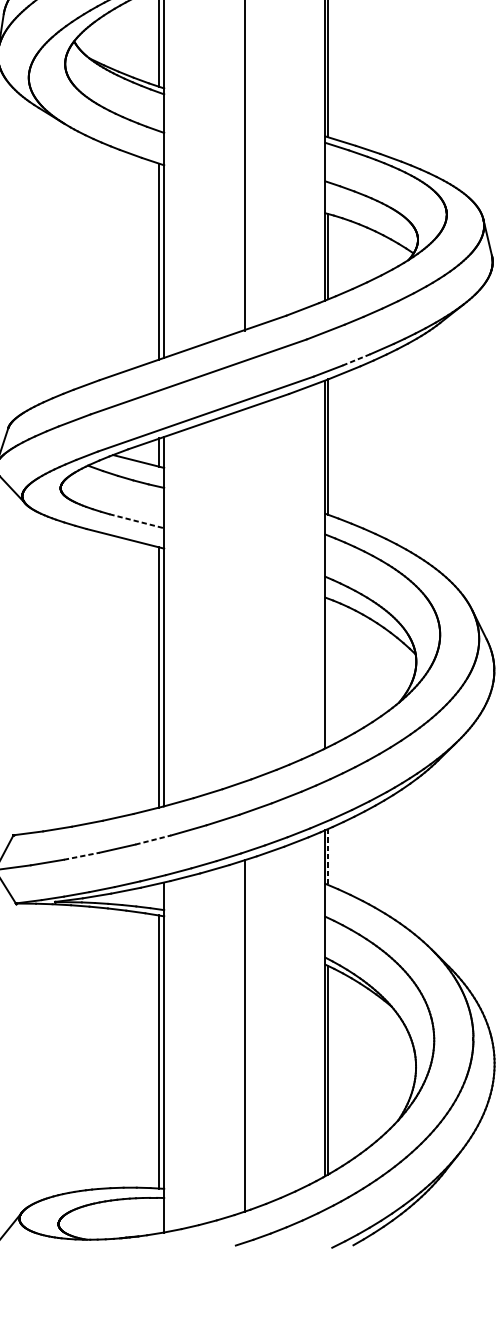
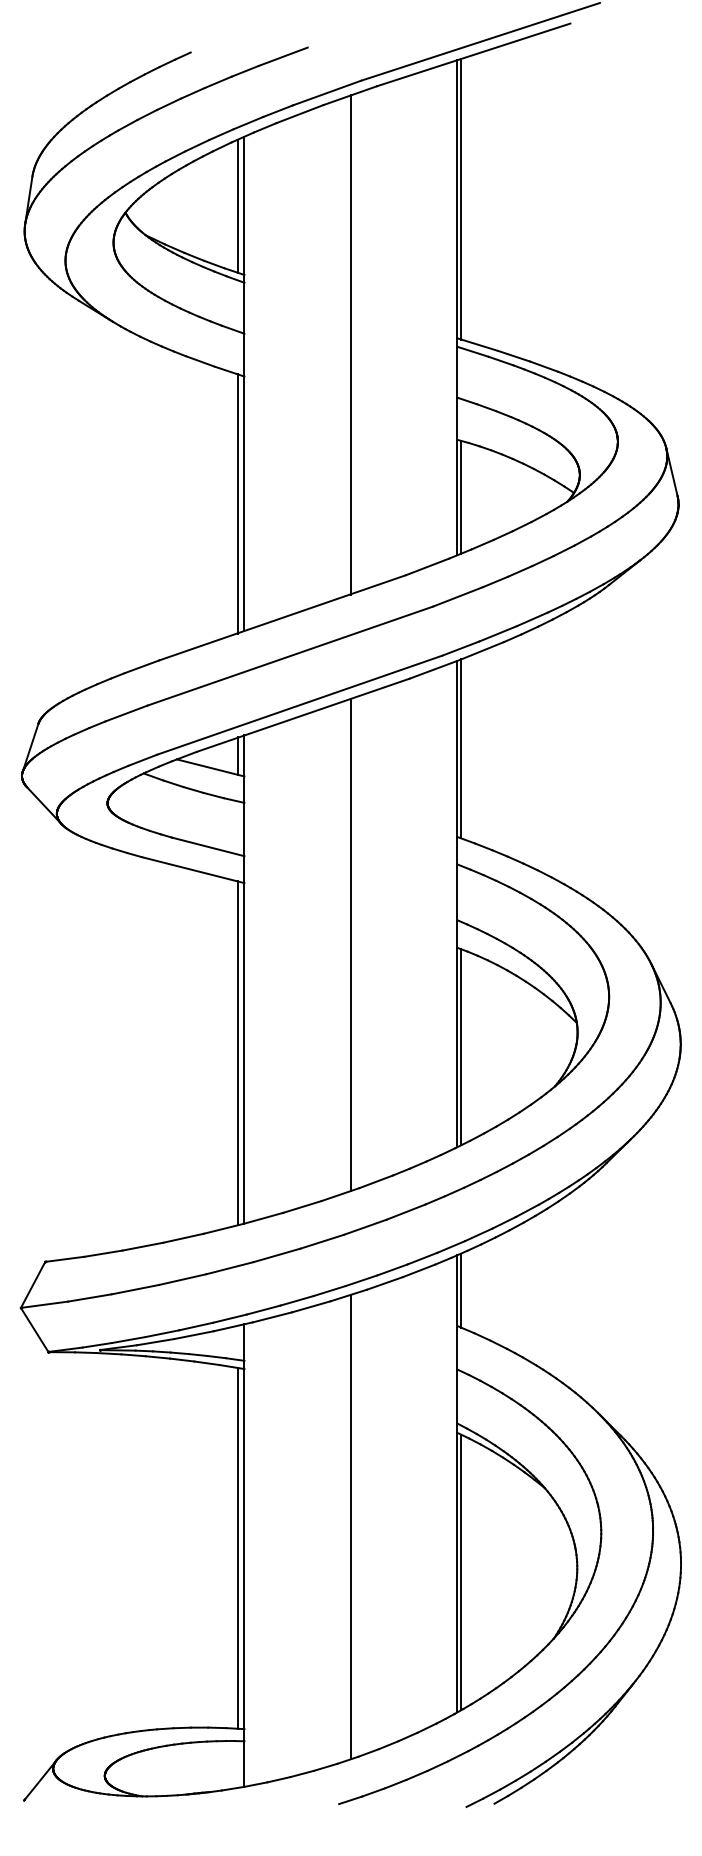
line: (355, 359) -> (497, 633), dashed -> solid
line: (137, 521) -> (208, 847), dashed -> solid
line: (244, 595) -> (350, 945), added
line: (328, 673) -> (461, 1047), added
line: (153, 840) -> (230, 1268), dashed -> solid
line: (81, 856) -> (135, 1289), dashed -> solid
line: (328, 857) -> (461, 1291), dashed -> solid

